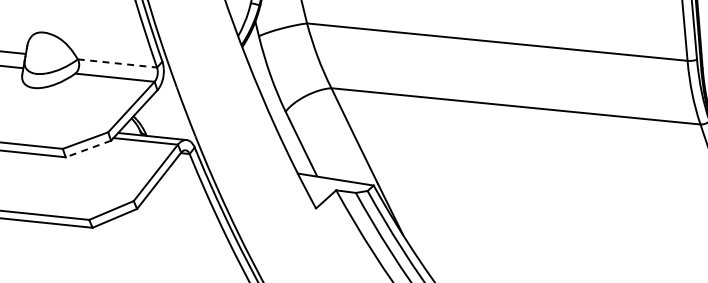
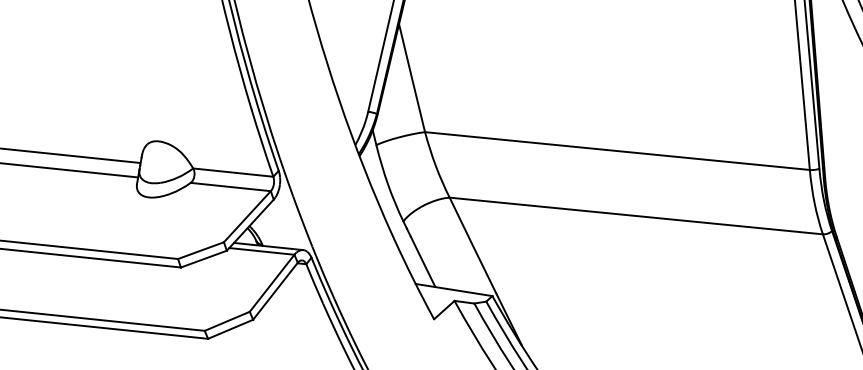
line: (117, 63) -> (233, 172), dashed -> solid
line: (88, 149) -> (203, 259), dashed -> solid

